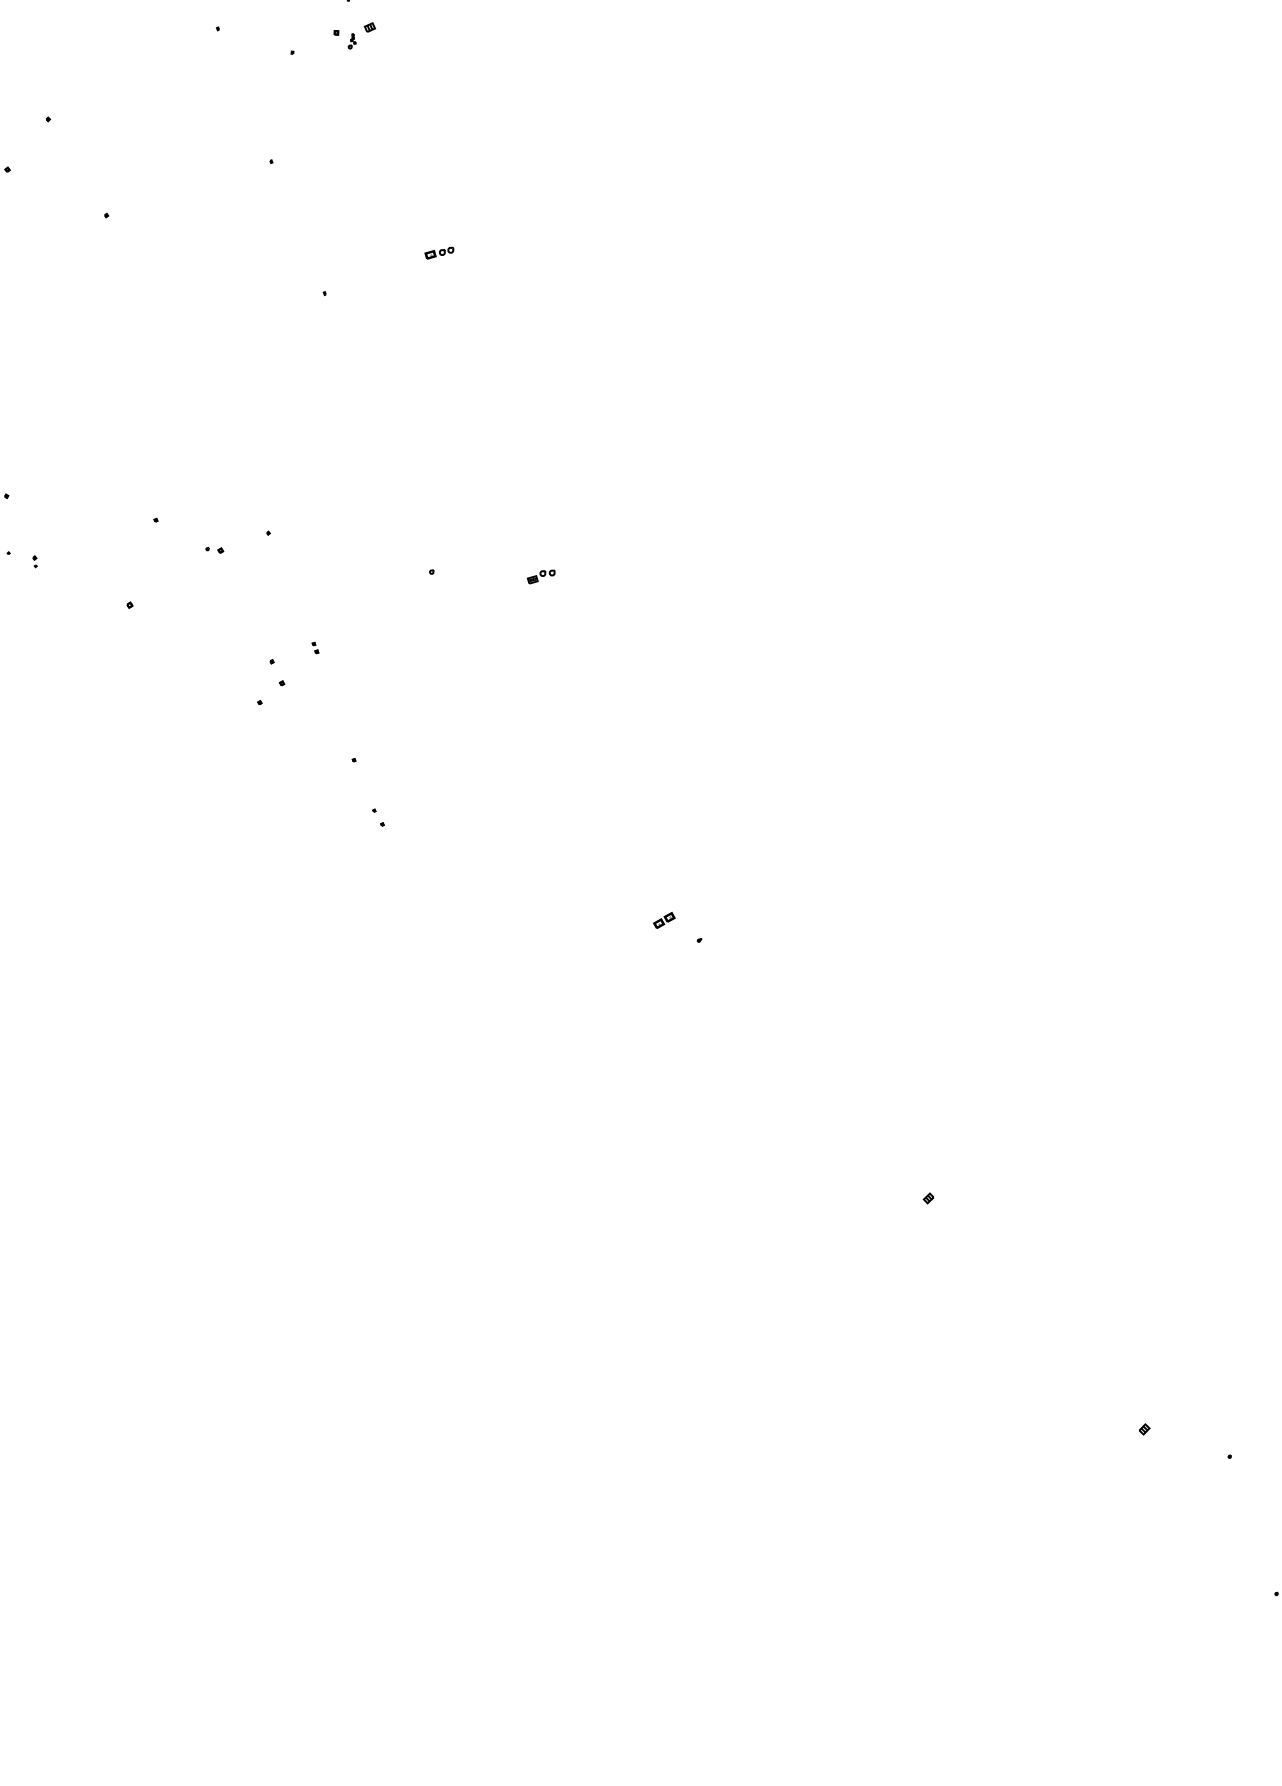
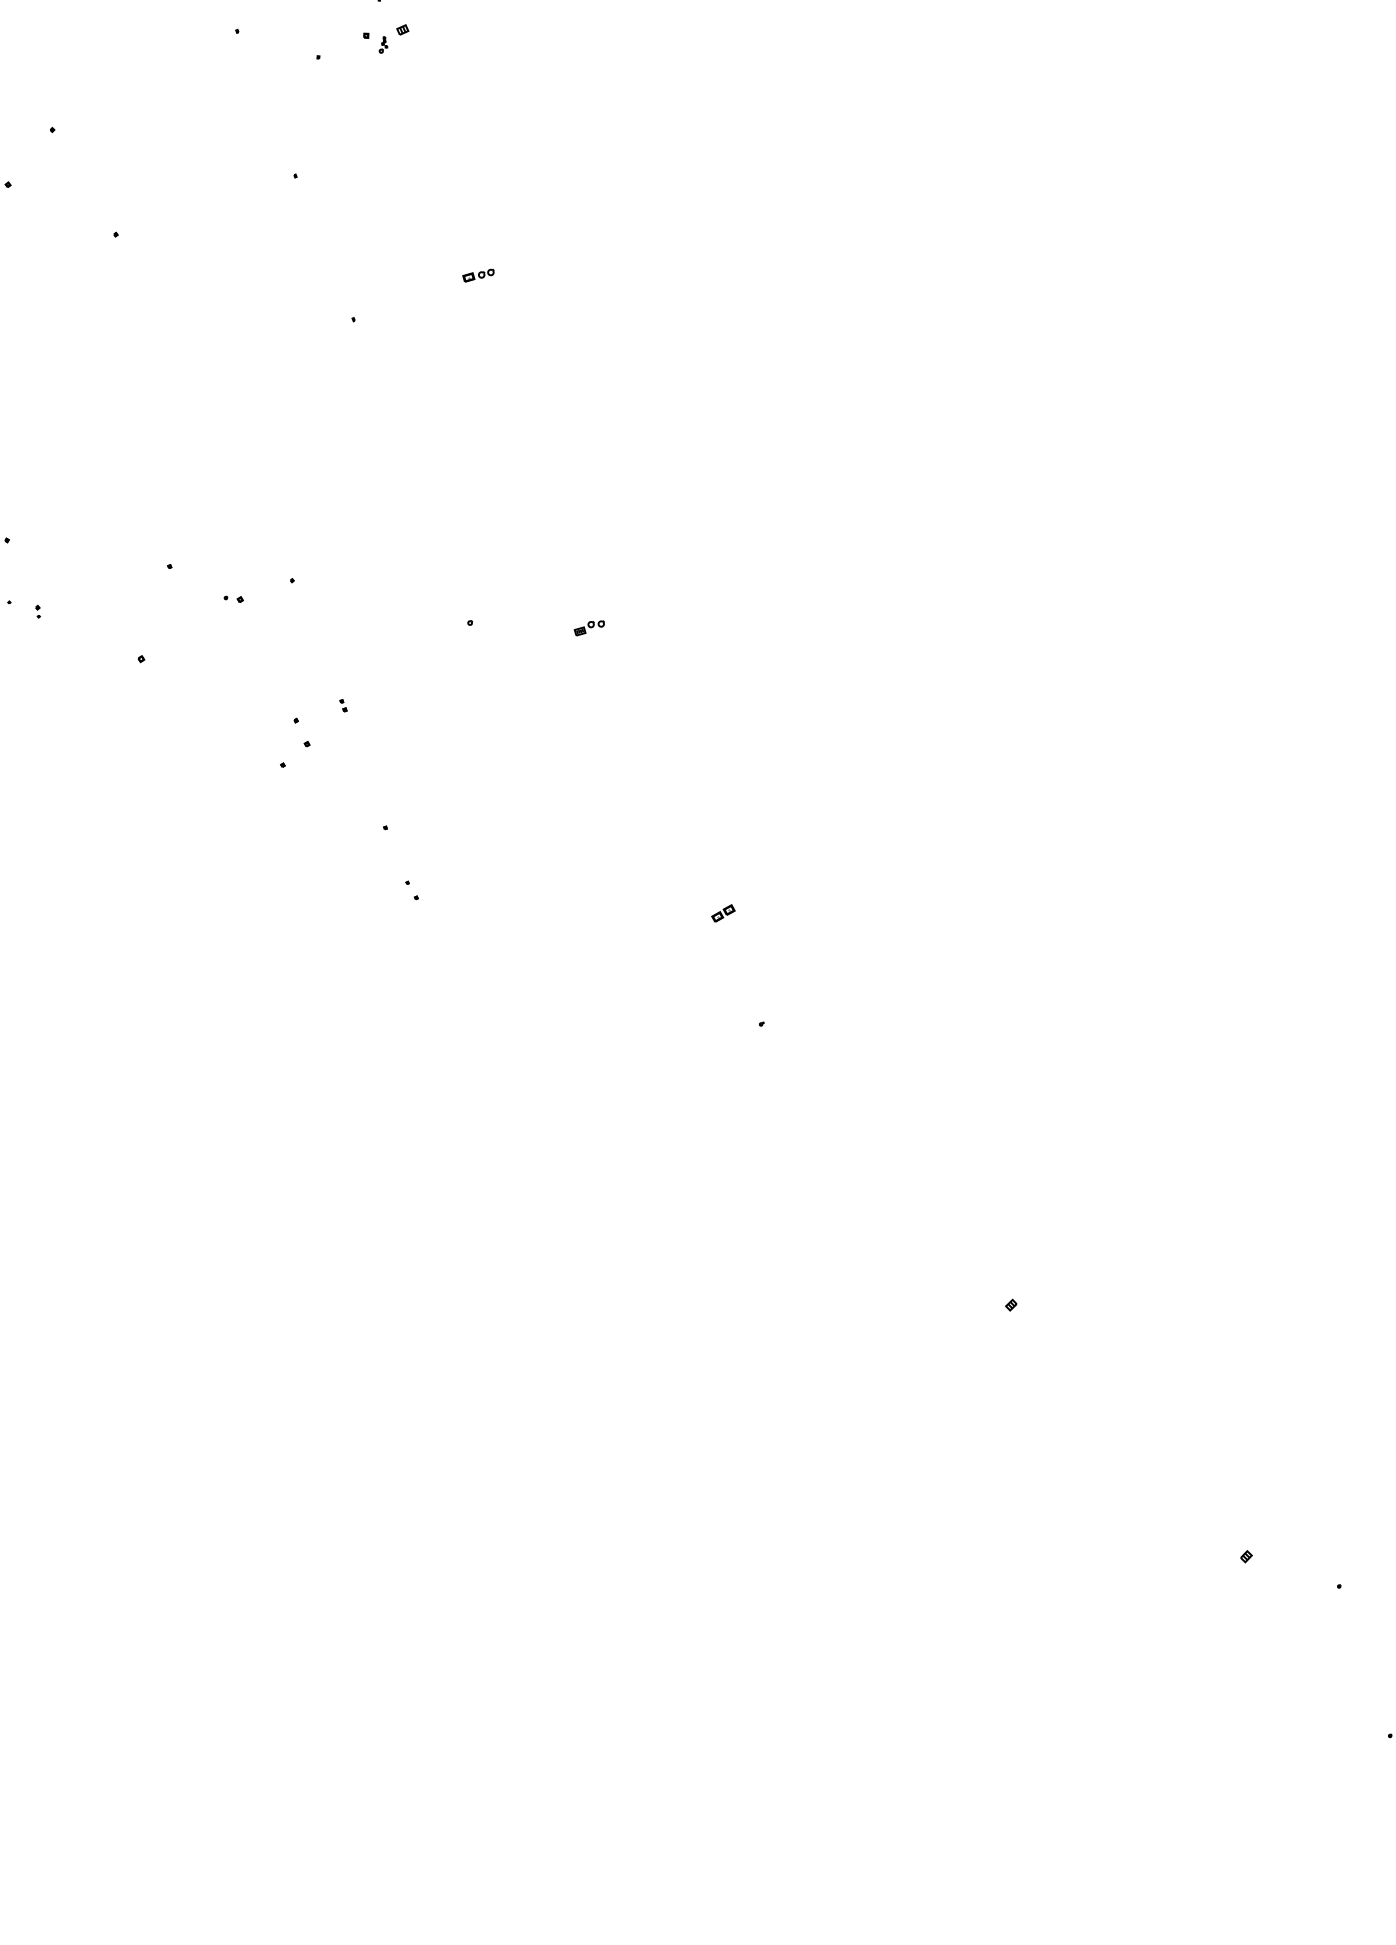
part: (664, 920) -> (723, 913), moved

